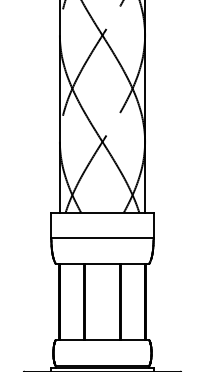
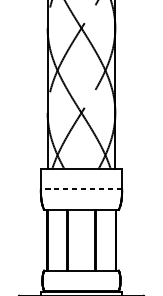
line: (102, 238) -> (81, 189), solid -> dashed

